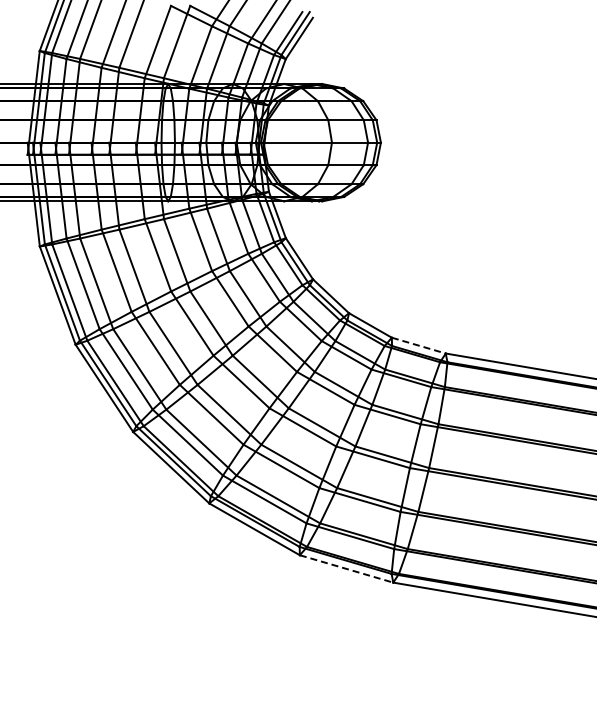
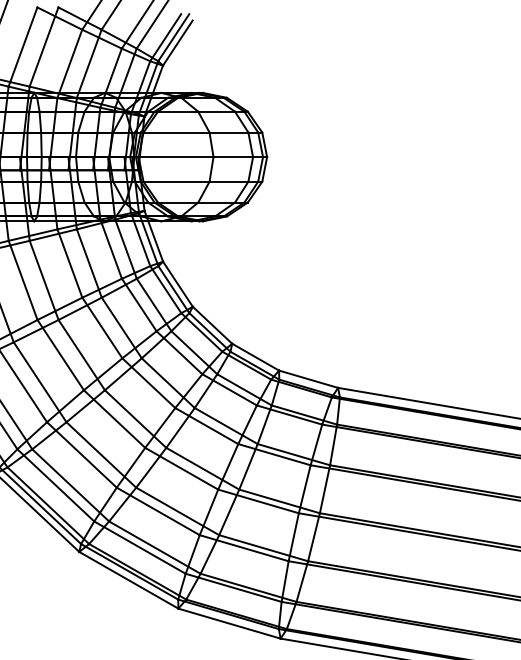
line: (419, 345) -> (309, 379), dashed -> solid
line: (346, 568) -> (229, 623), dashed -> solid

